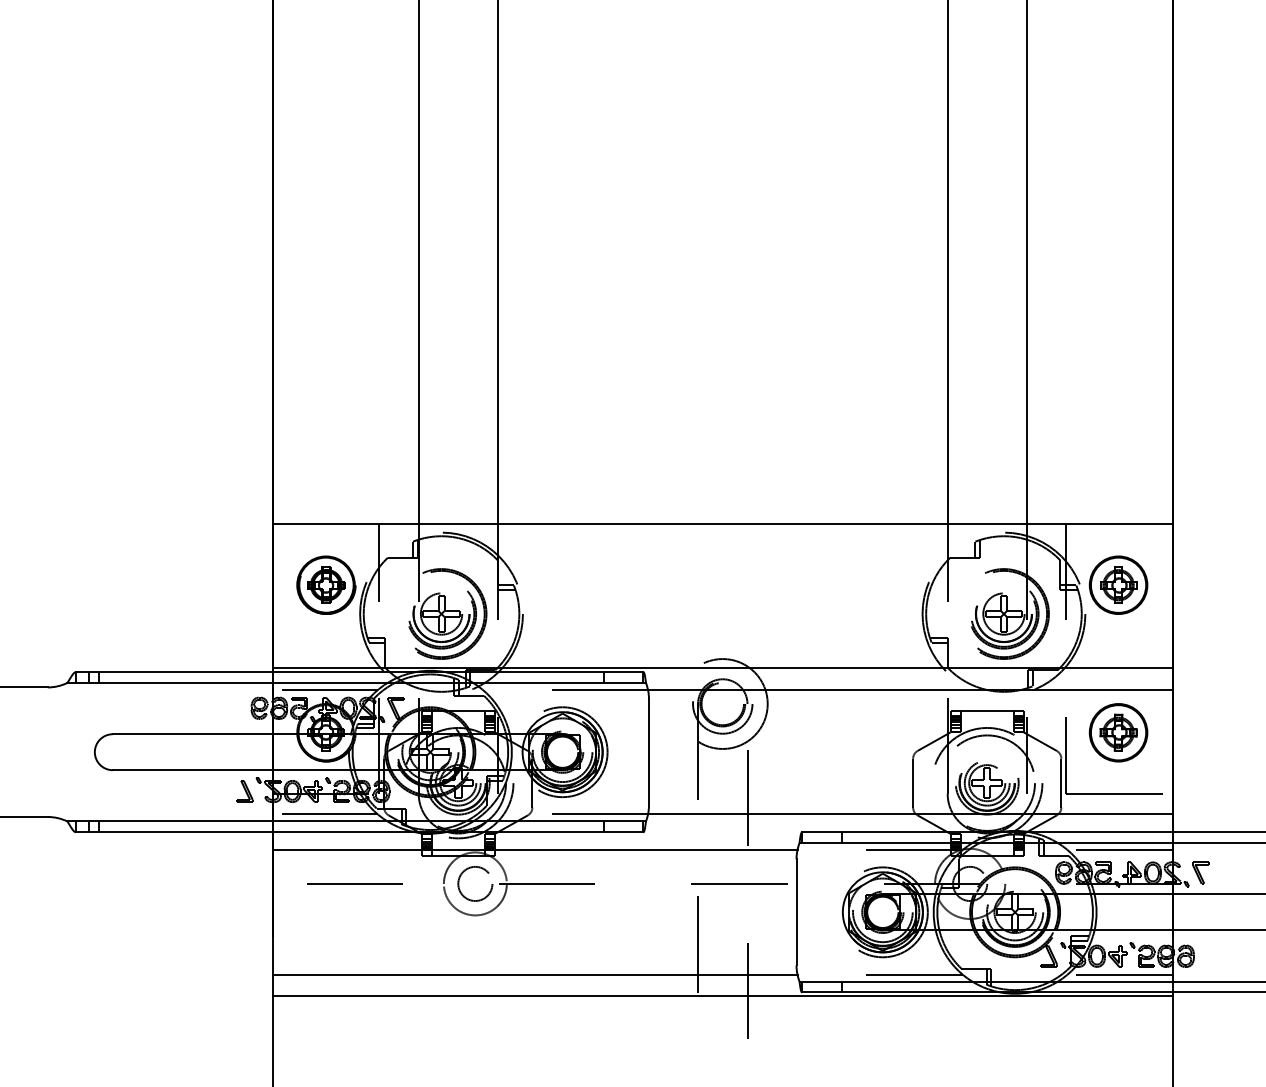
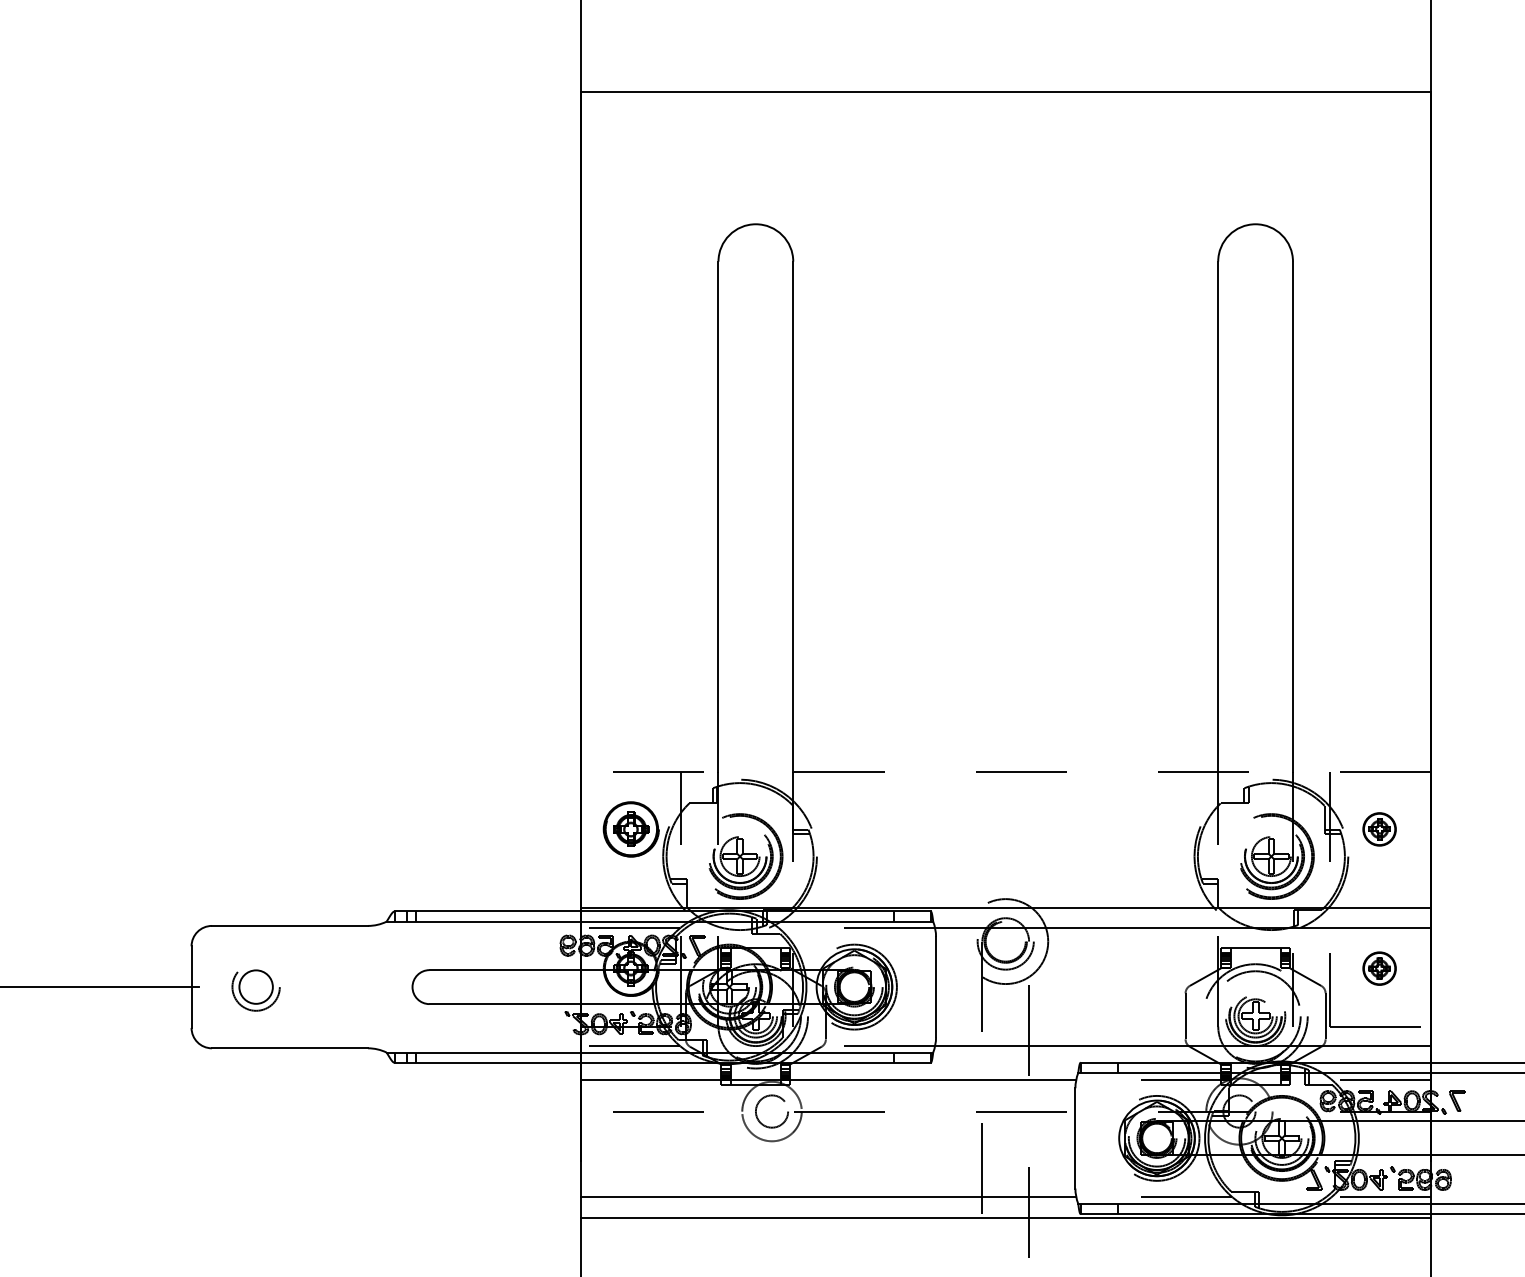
line: (722, 523) -> (1005, 771), solid -> dashed
part: (1118, 585) -> (1379, 829), size x0.6
part: (1118, 732) -> (1379, 968), size x0.6
part: (245, 790) -> (554, 1023), removed

